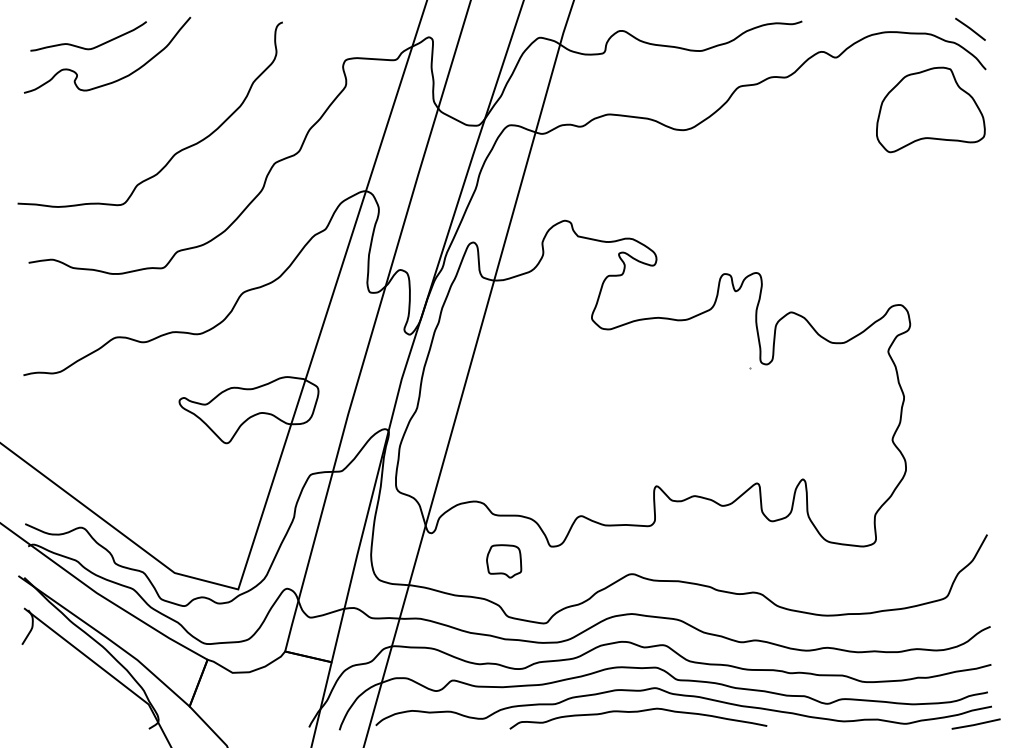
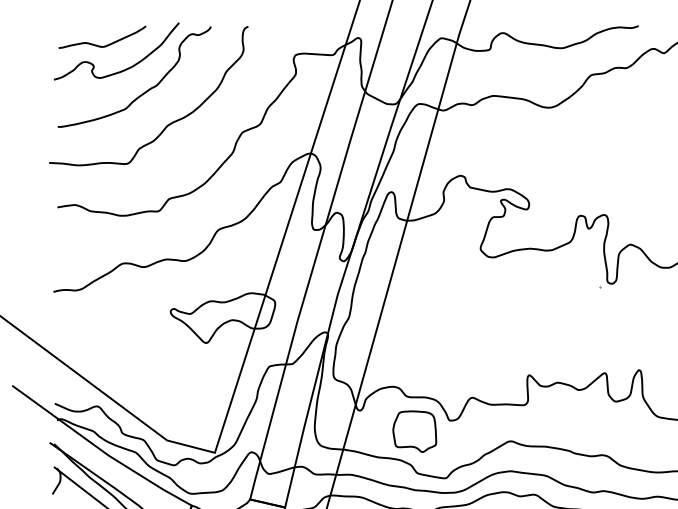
curve: (144, 109) -> (144, 92), added
part: (503, 561) -> (414, 431), size x1.67

